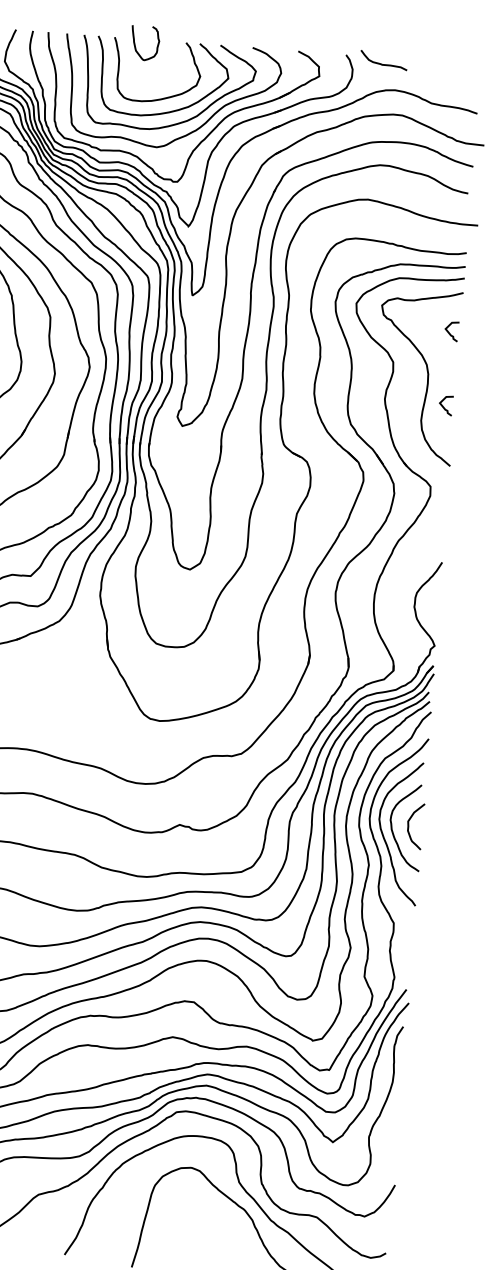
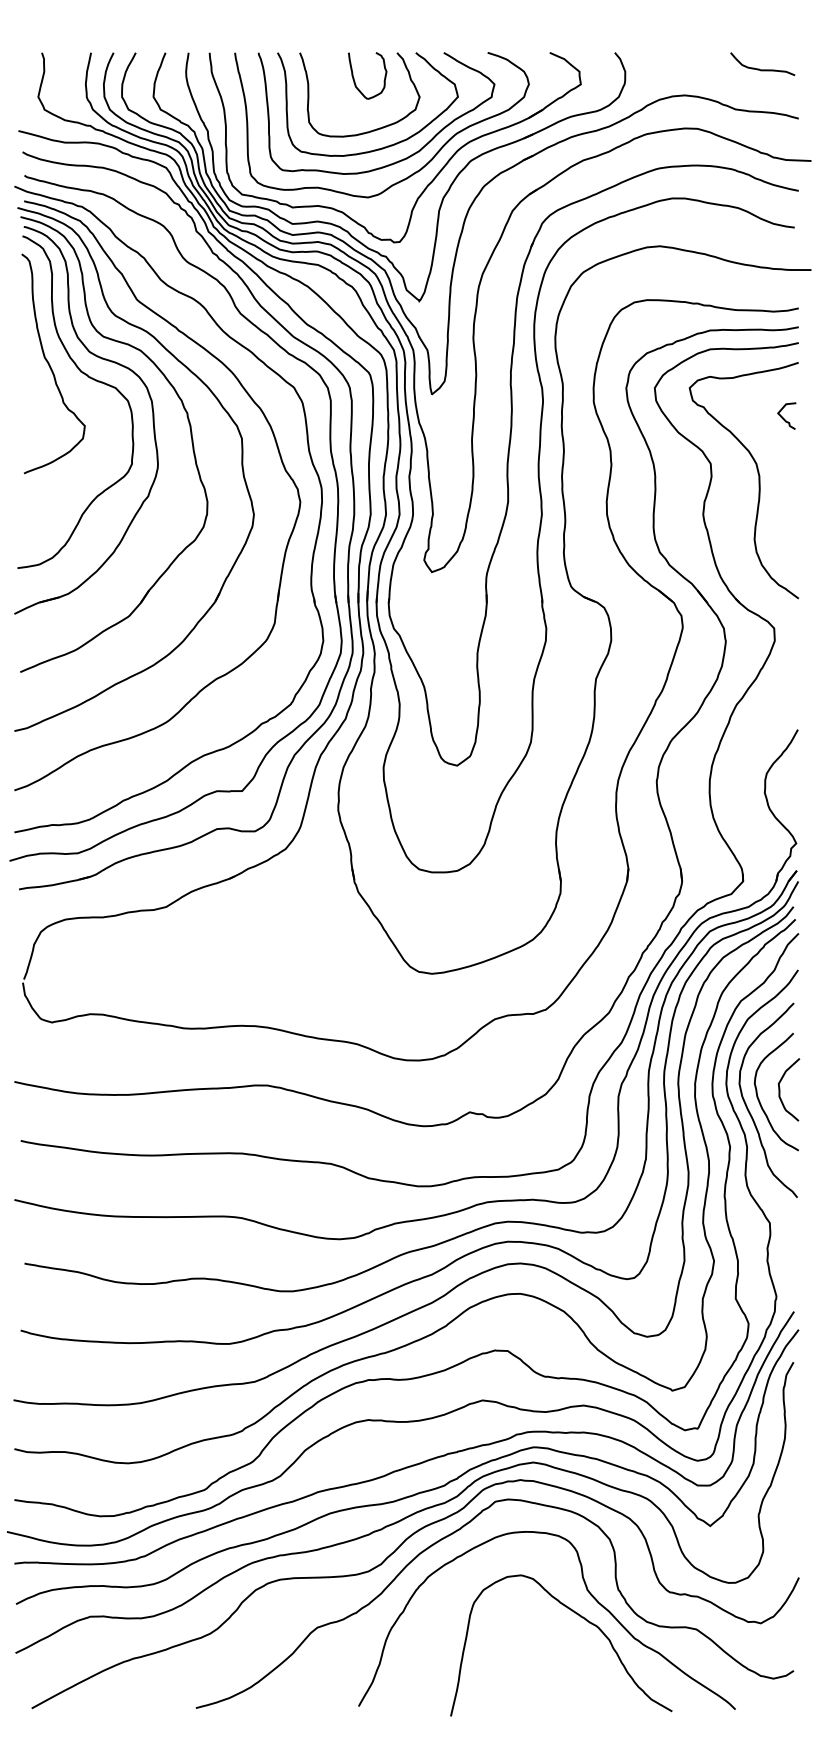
curve: (135, 43) -> (354, 77), moved
curve: (381, 63) -> (759, 68), moved
curve: (443, 406) -> (783, 518), removed

